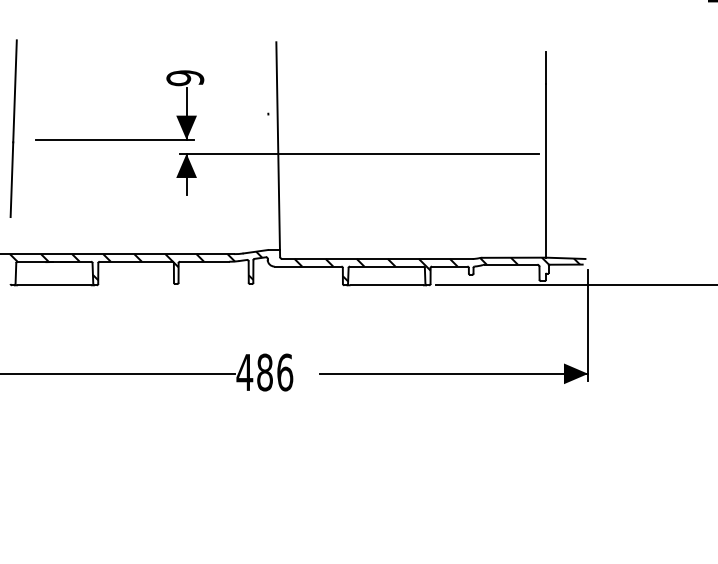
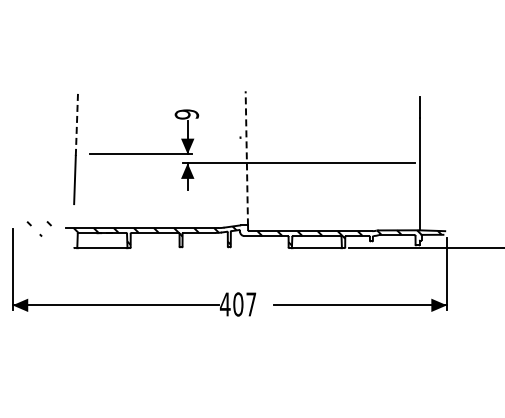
line: (14, 90) -> (76, 122), solid -> dashed
line: (277, 144) -> (246, 157), solid -> dashed
text: (274, 372) -> (244, 304), 486 -> 407

